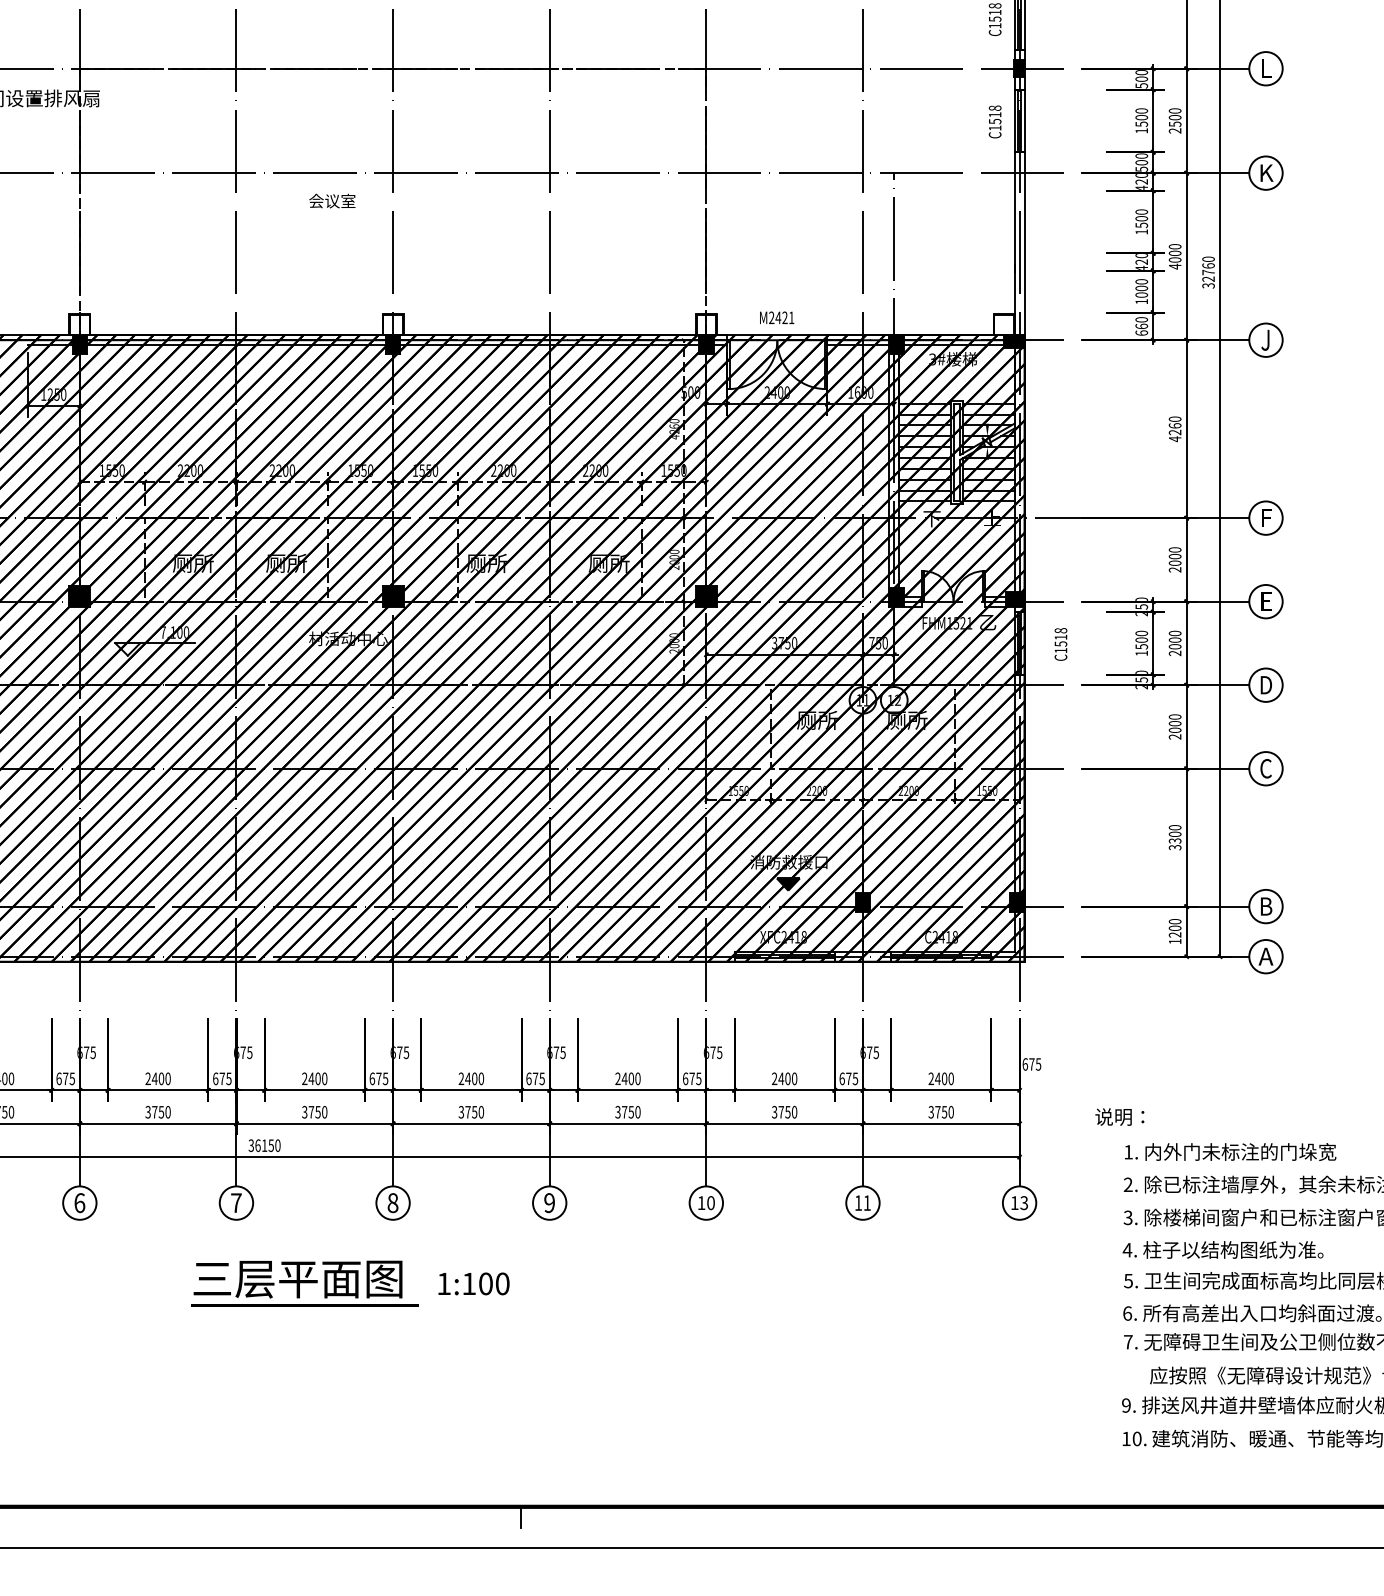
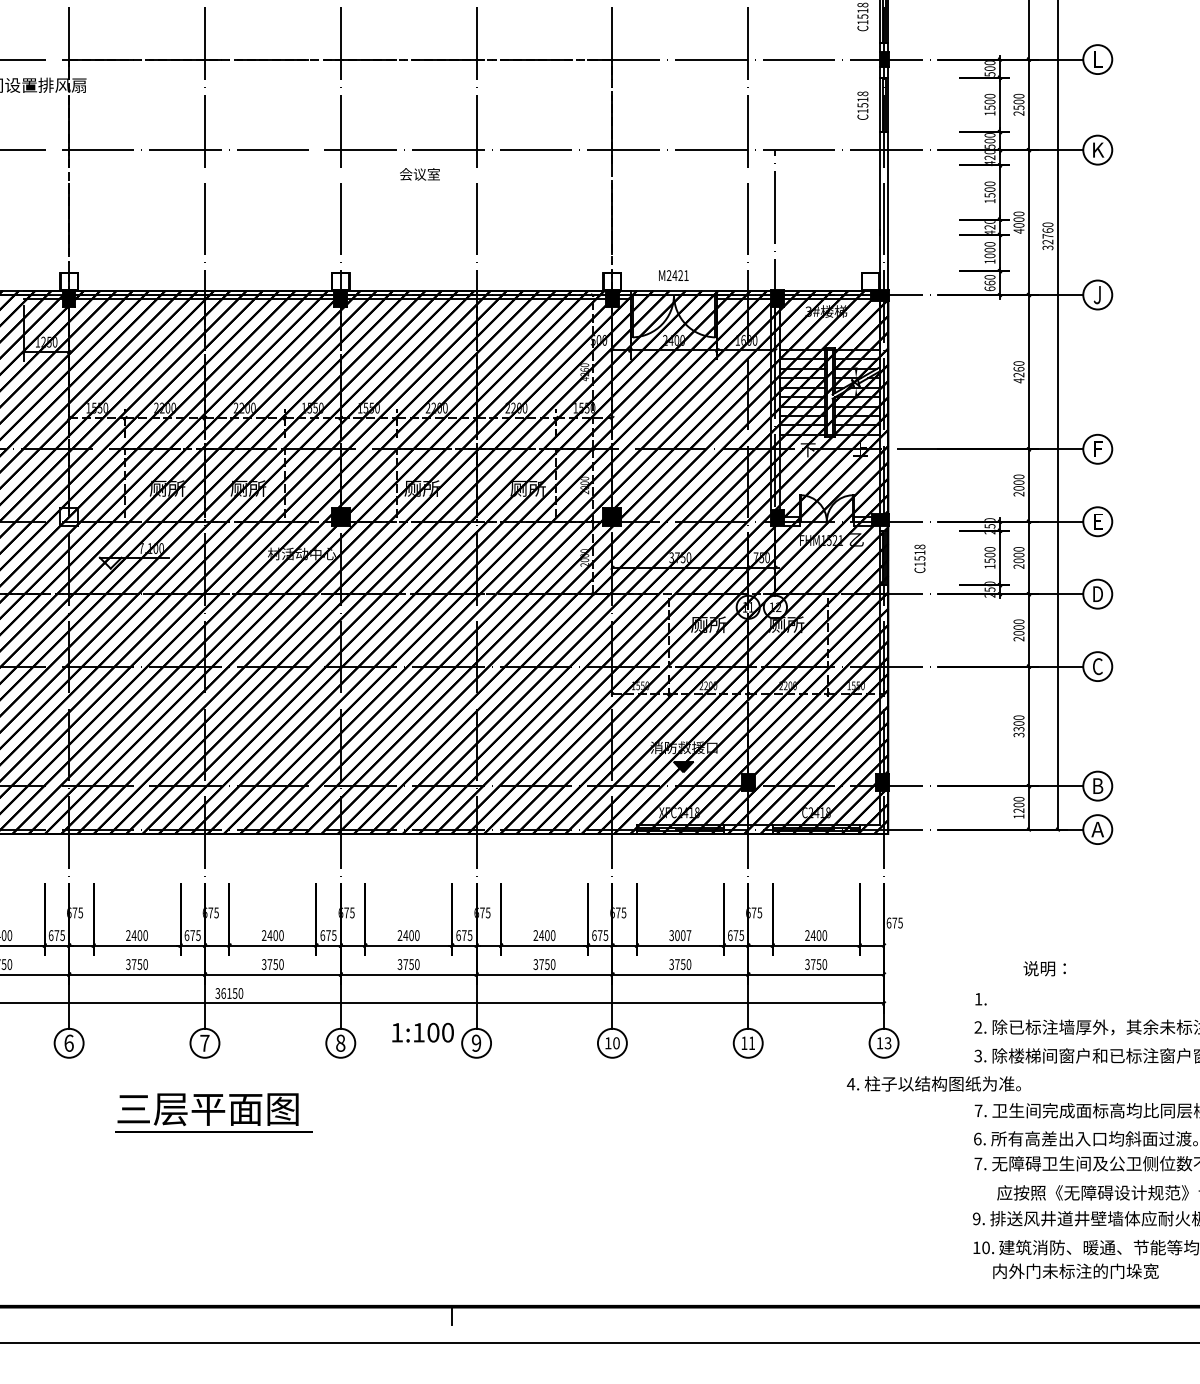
text: (332, 200) -> (420, 173), moved
fill: (79, 596) -> (68, 517), removed
text: (784, 1078) -> (680, 935), 2400 -> 3007
text: (1119, 1116) -> (1044, 968), moved
text: (1240, 1151) -> (1075, 1270), moved
text: (1222, 1249) -> (933, 1083), moved
text: (1128, 1281) -> (978, 1111), 5. -> 7.
text: (304, 1283) -> (213, 1113), moved
text: (473, 1283) -> (422, 1032), moved

